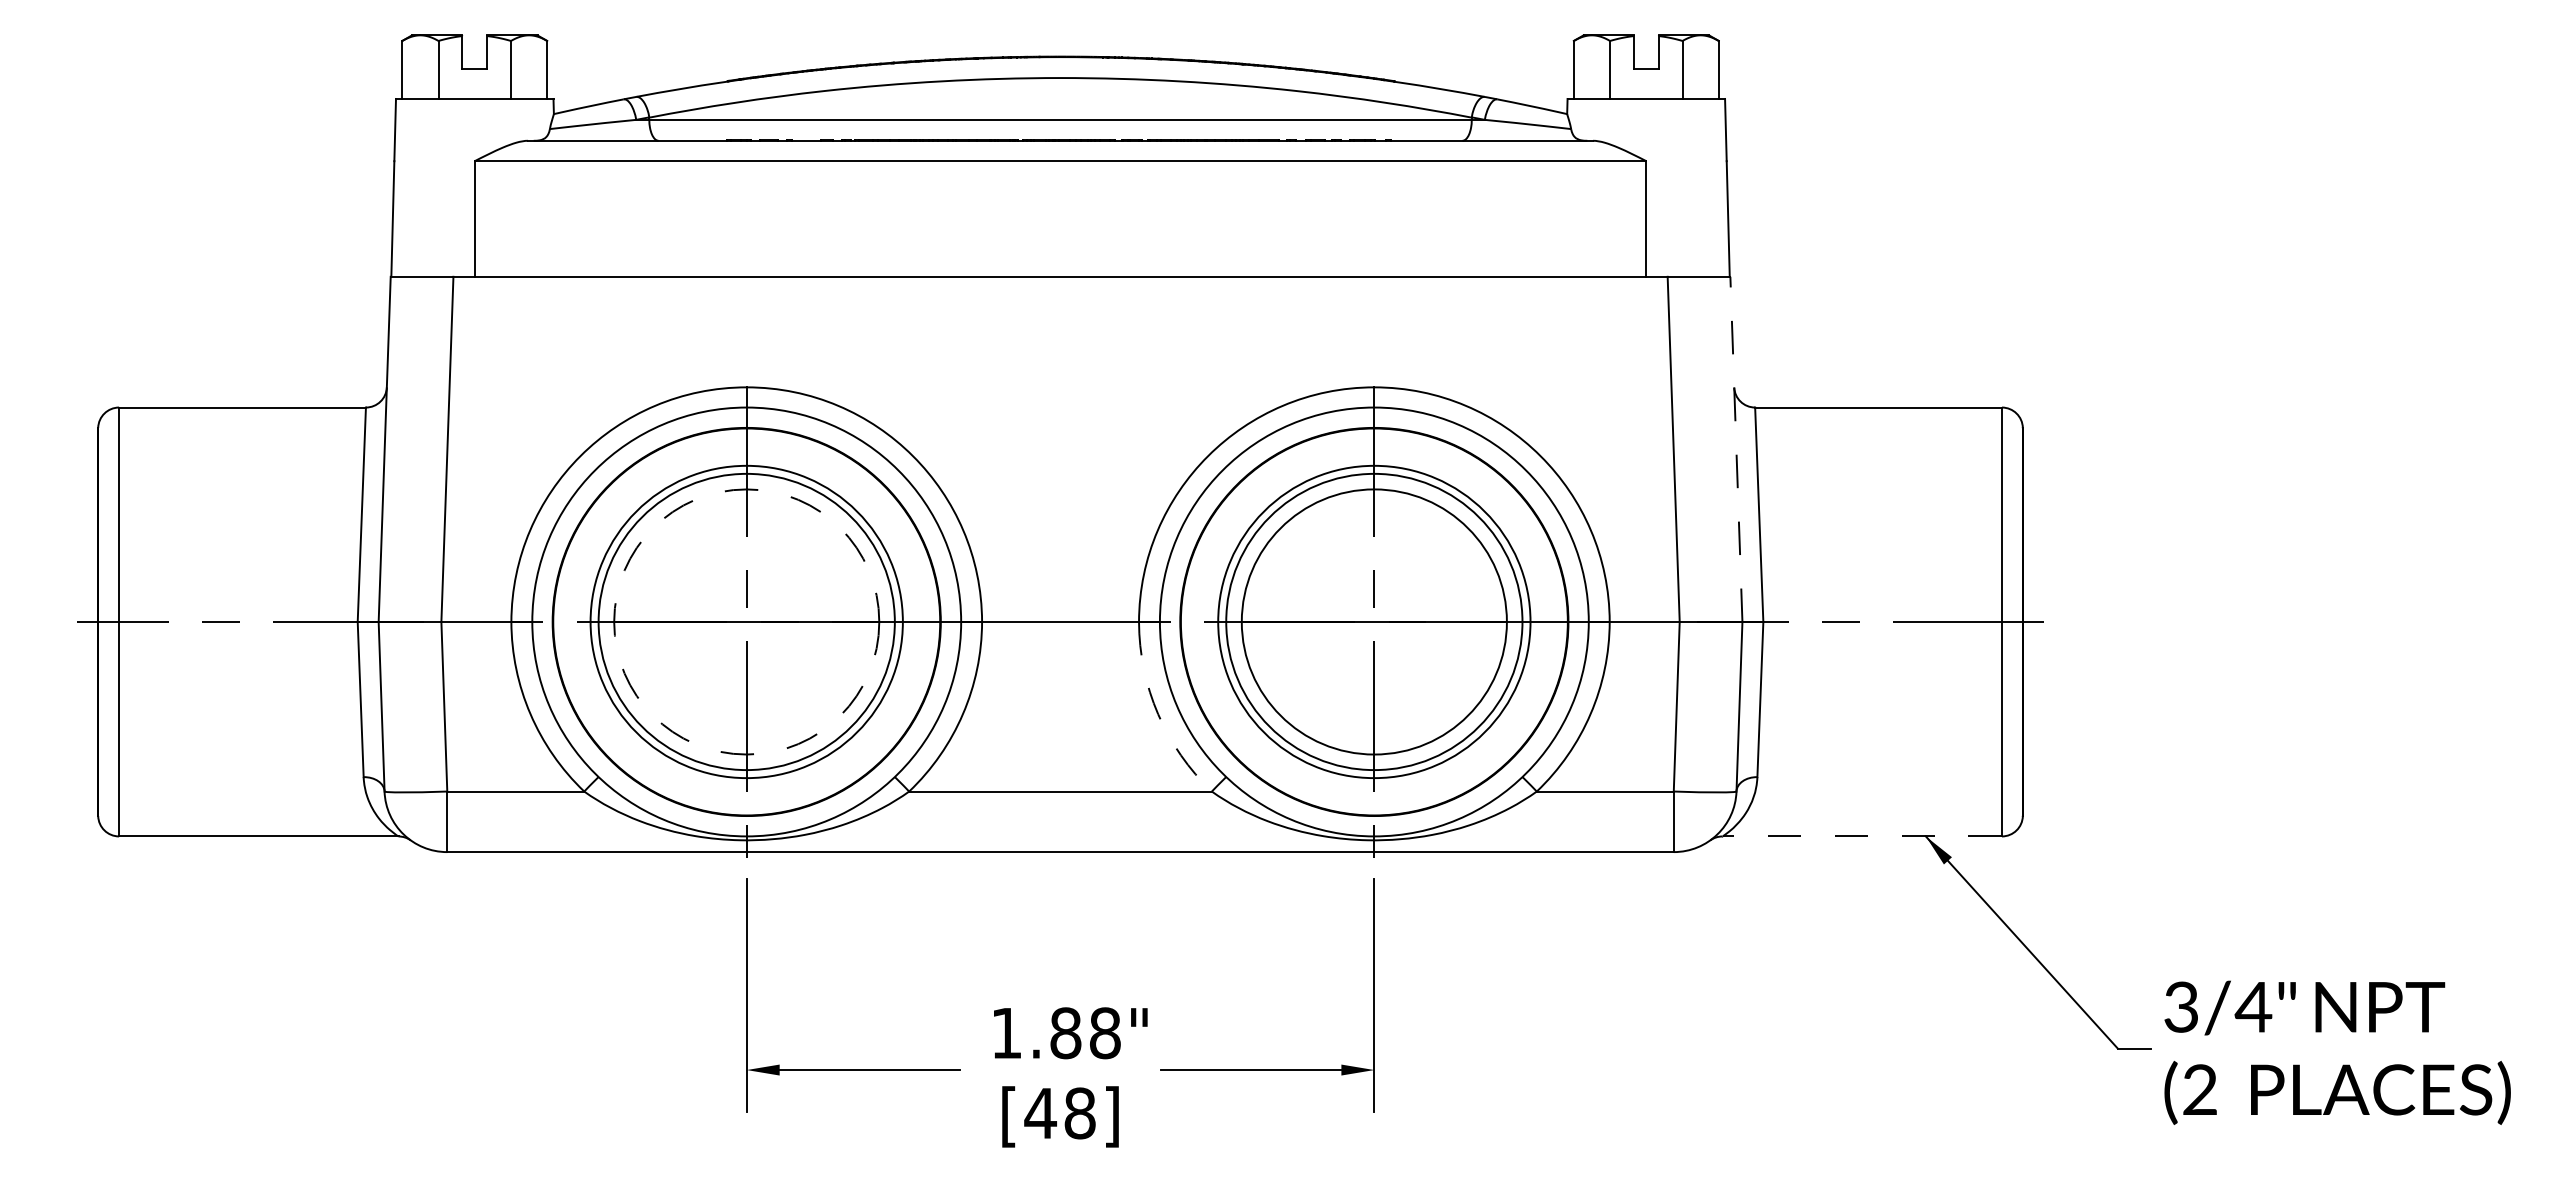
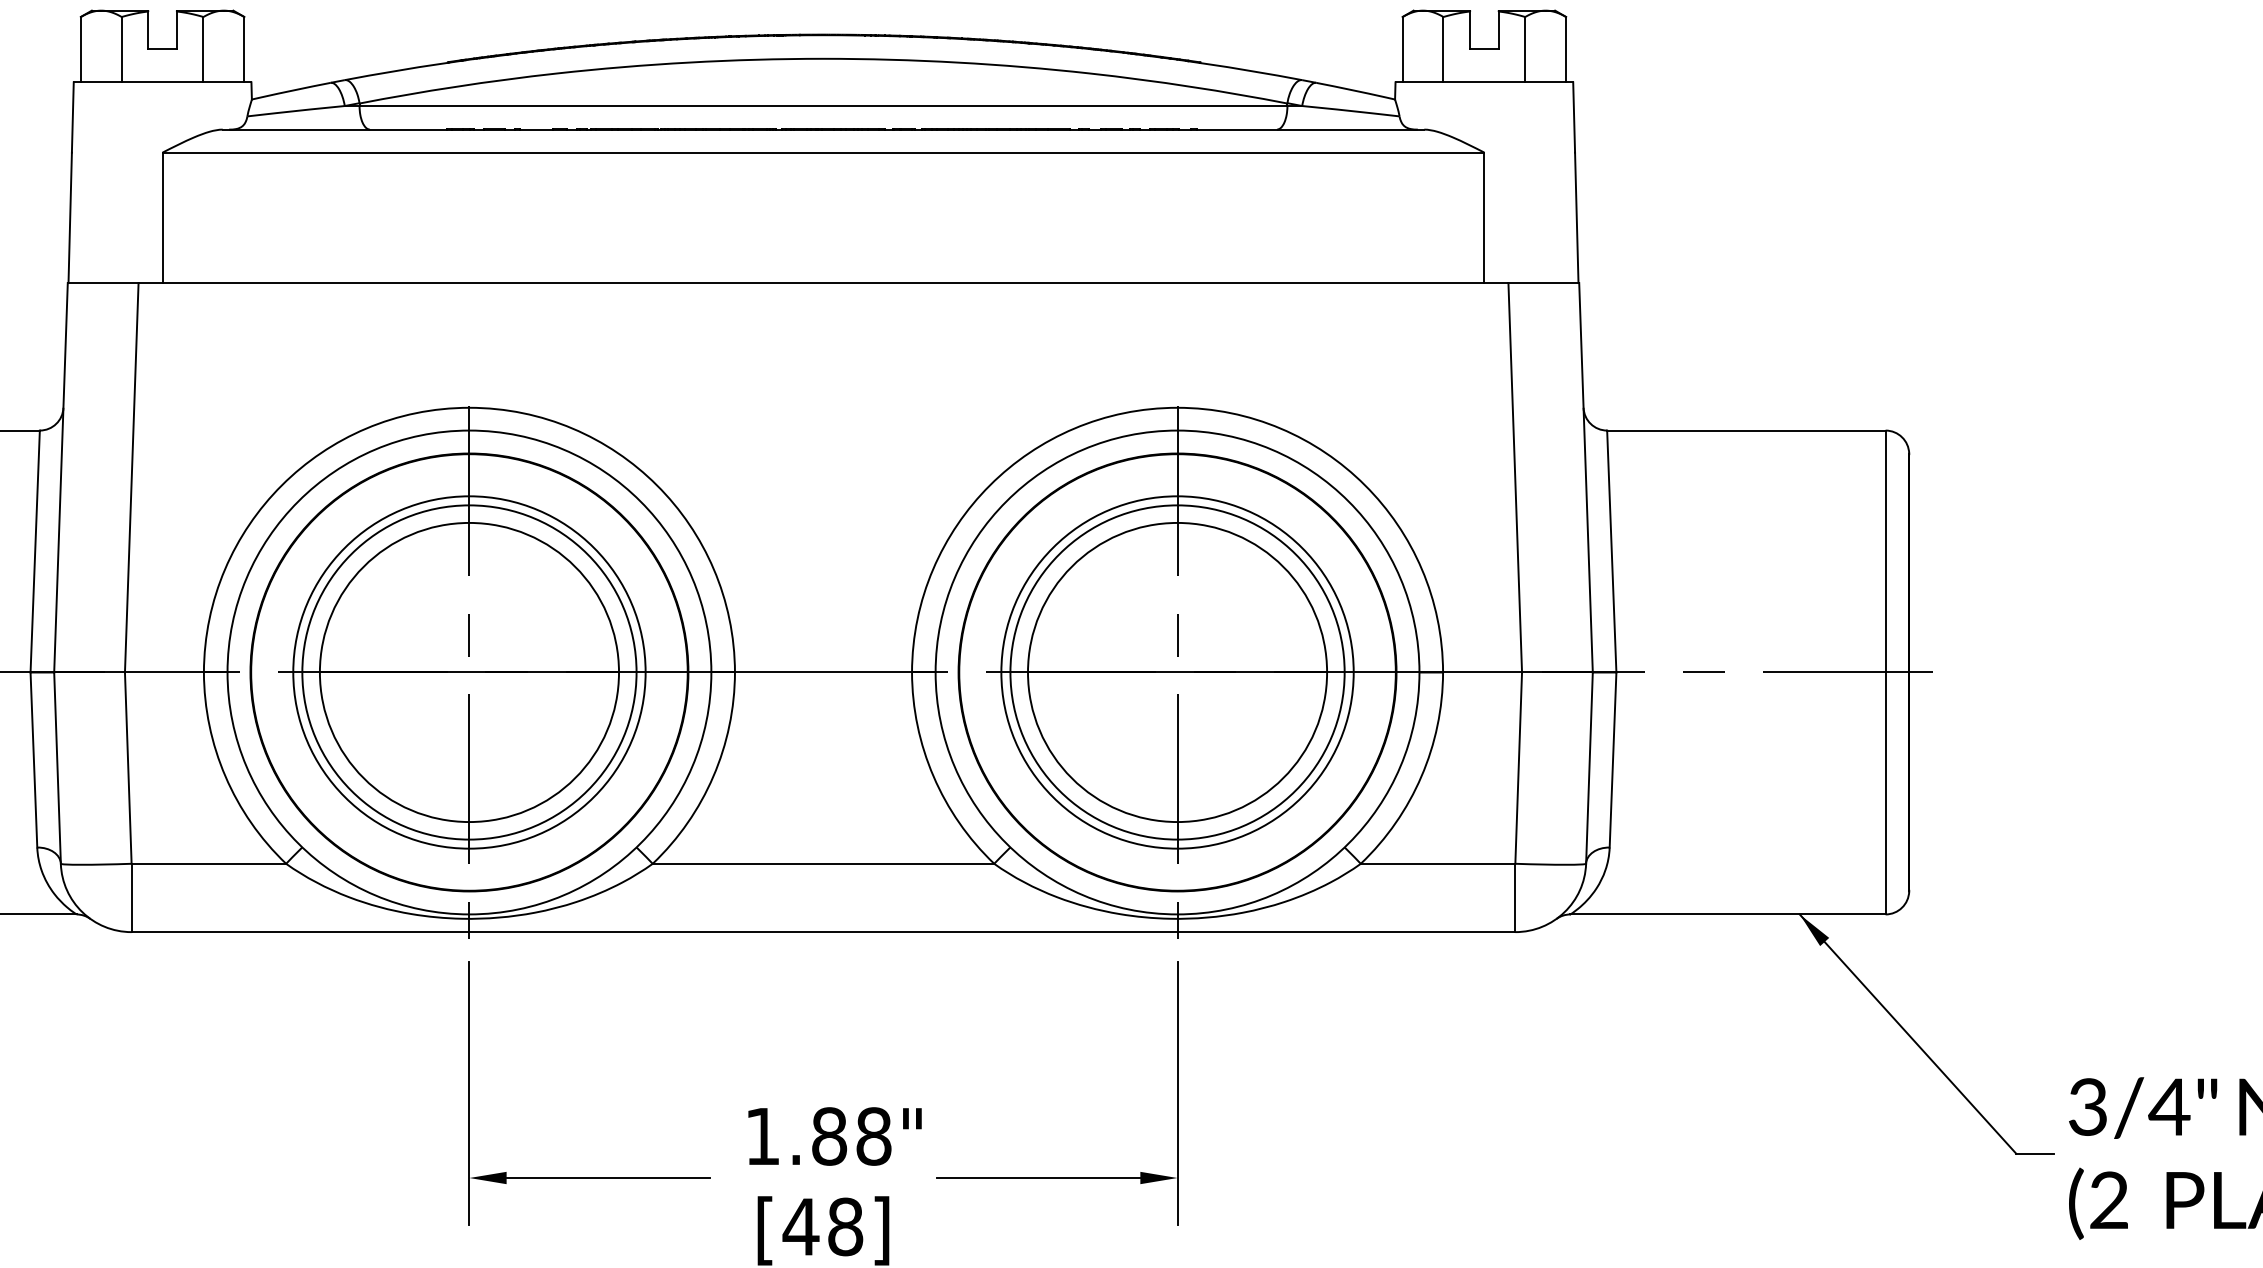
line: (1736, 449) -> (1586, 477), dashed -> solid
circle: (746, 621) -> (469, 671), dashed -> solid
arc: (1158, 714) -> (934, 776), dashed -> solid
line: (1862, 836) -> (1728, 914), dashed -> solid

